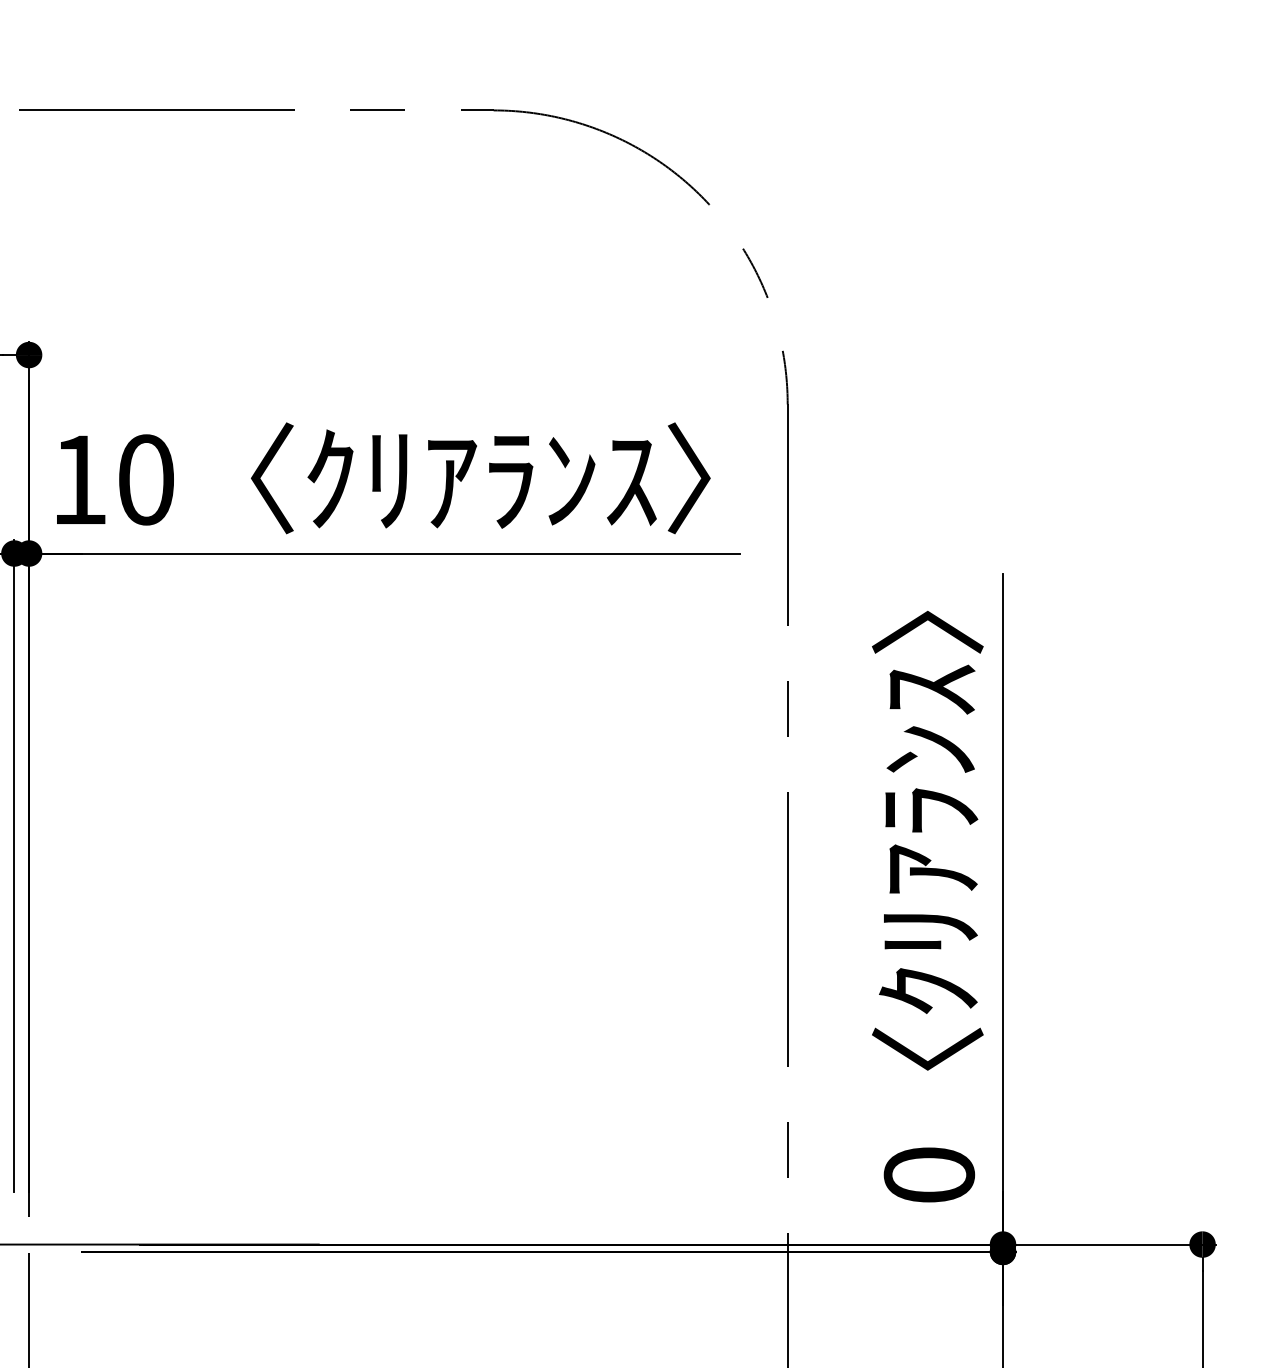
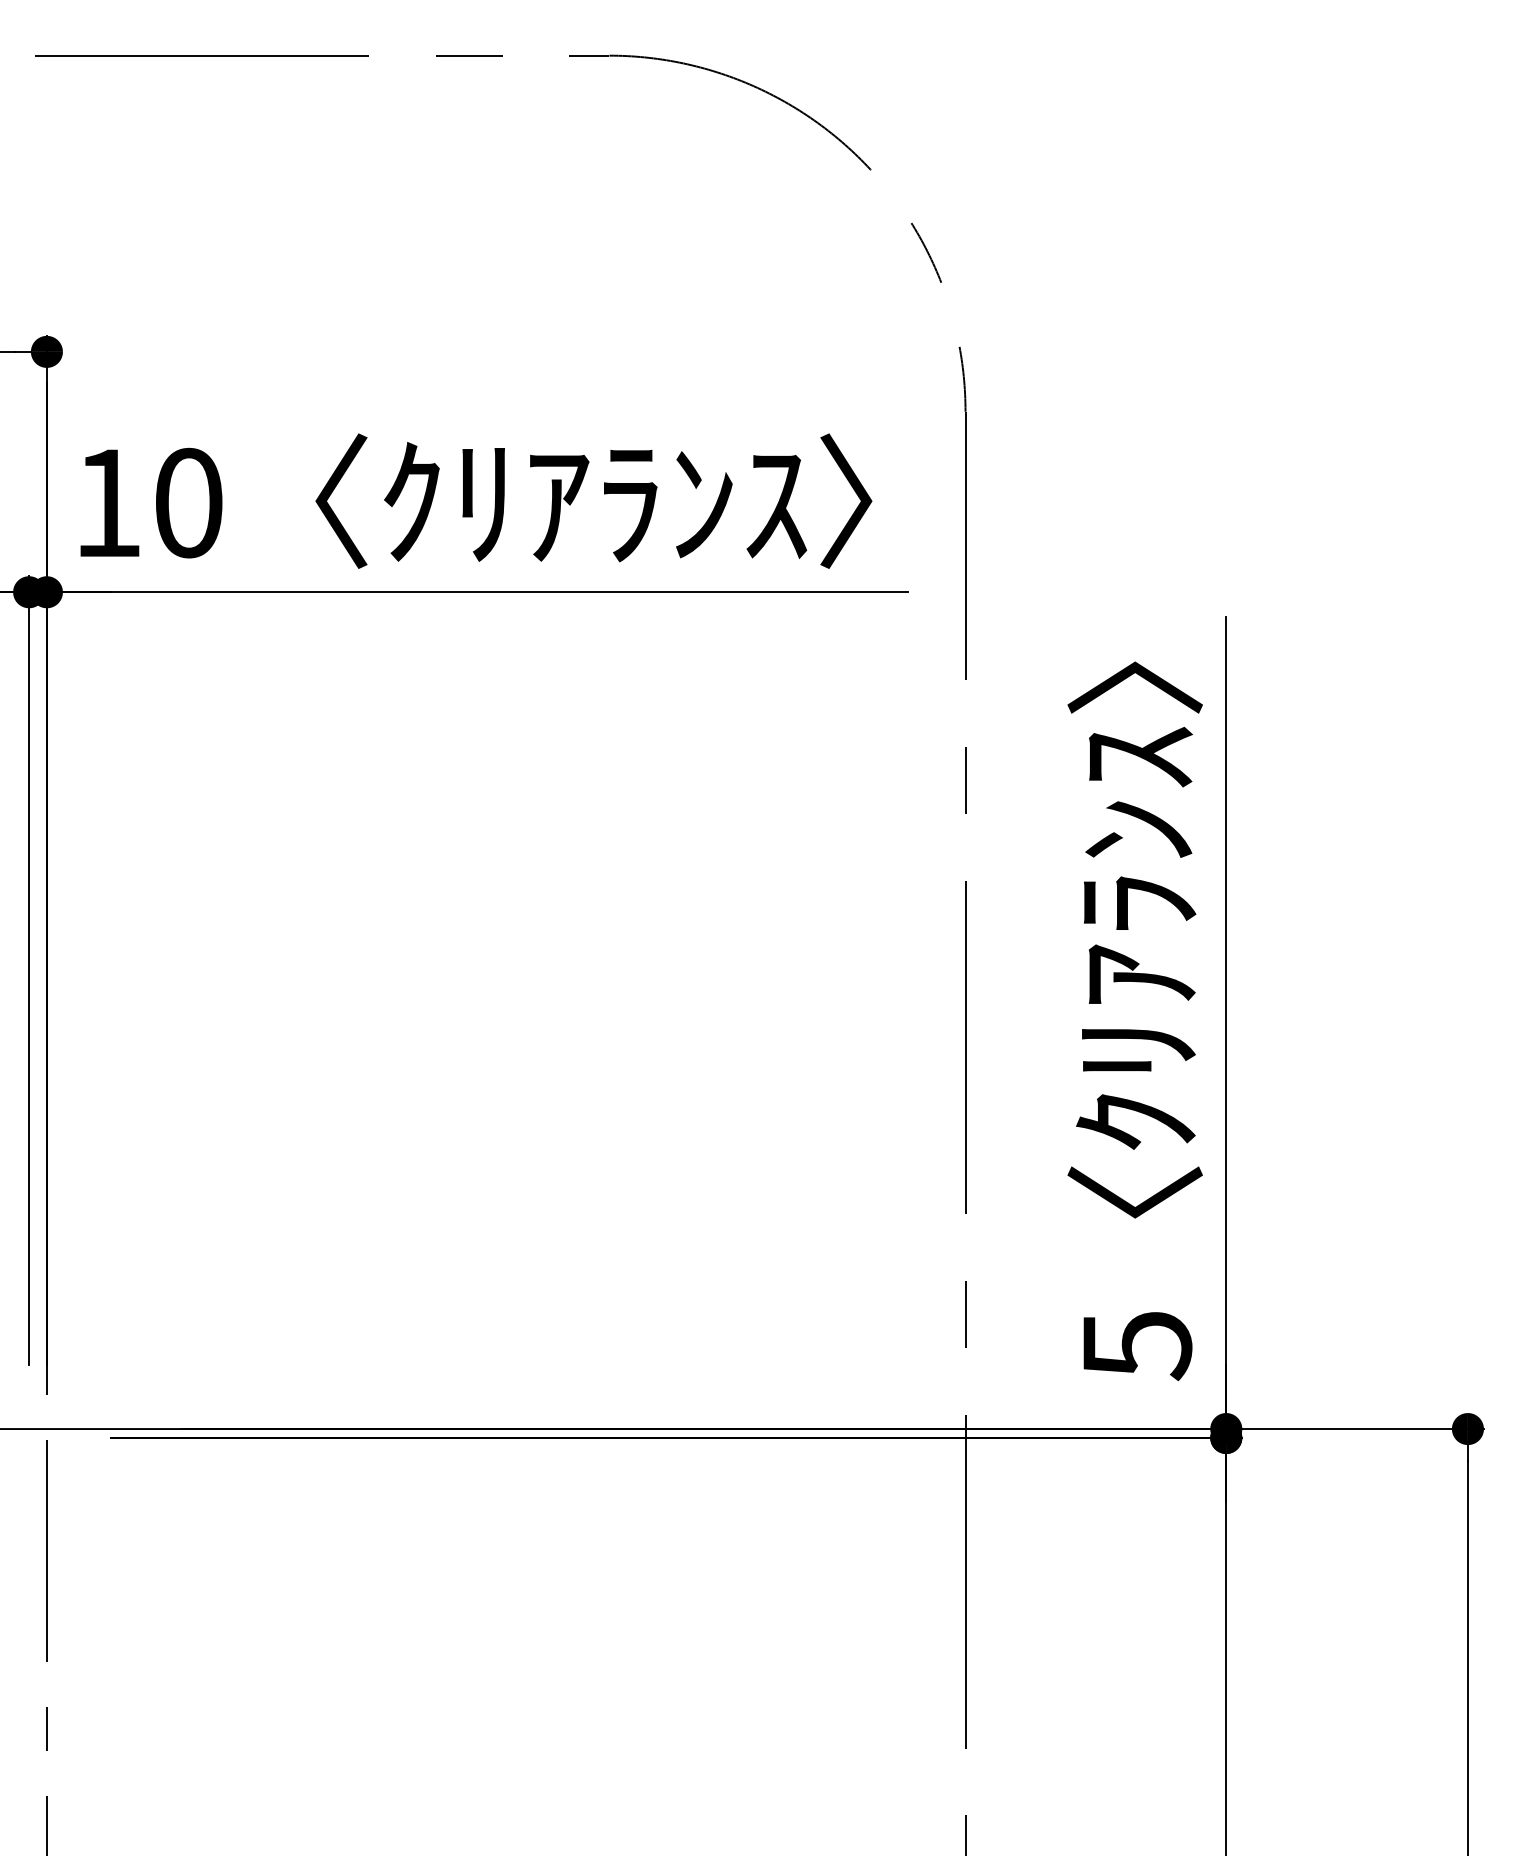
text: (929, 1176) -> (1137, 1346), 0 -> 5

